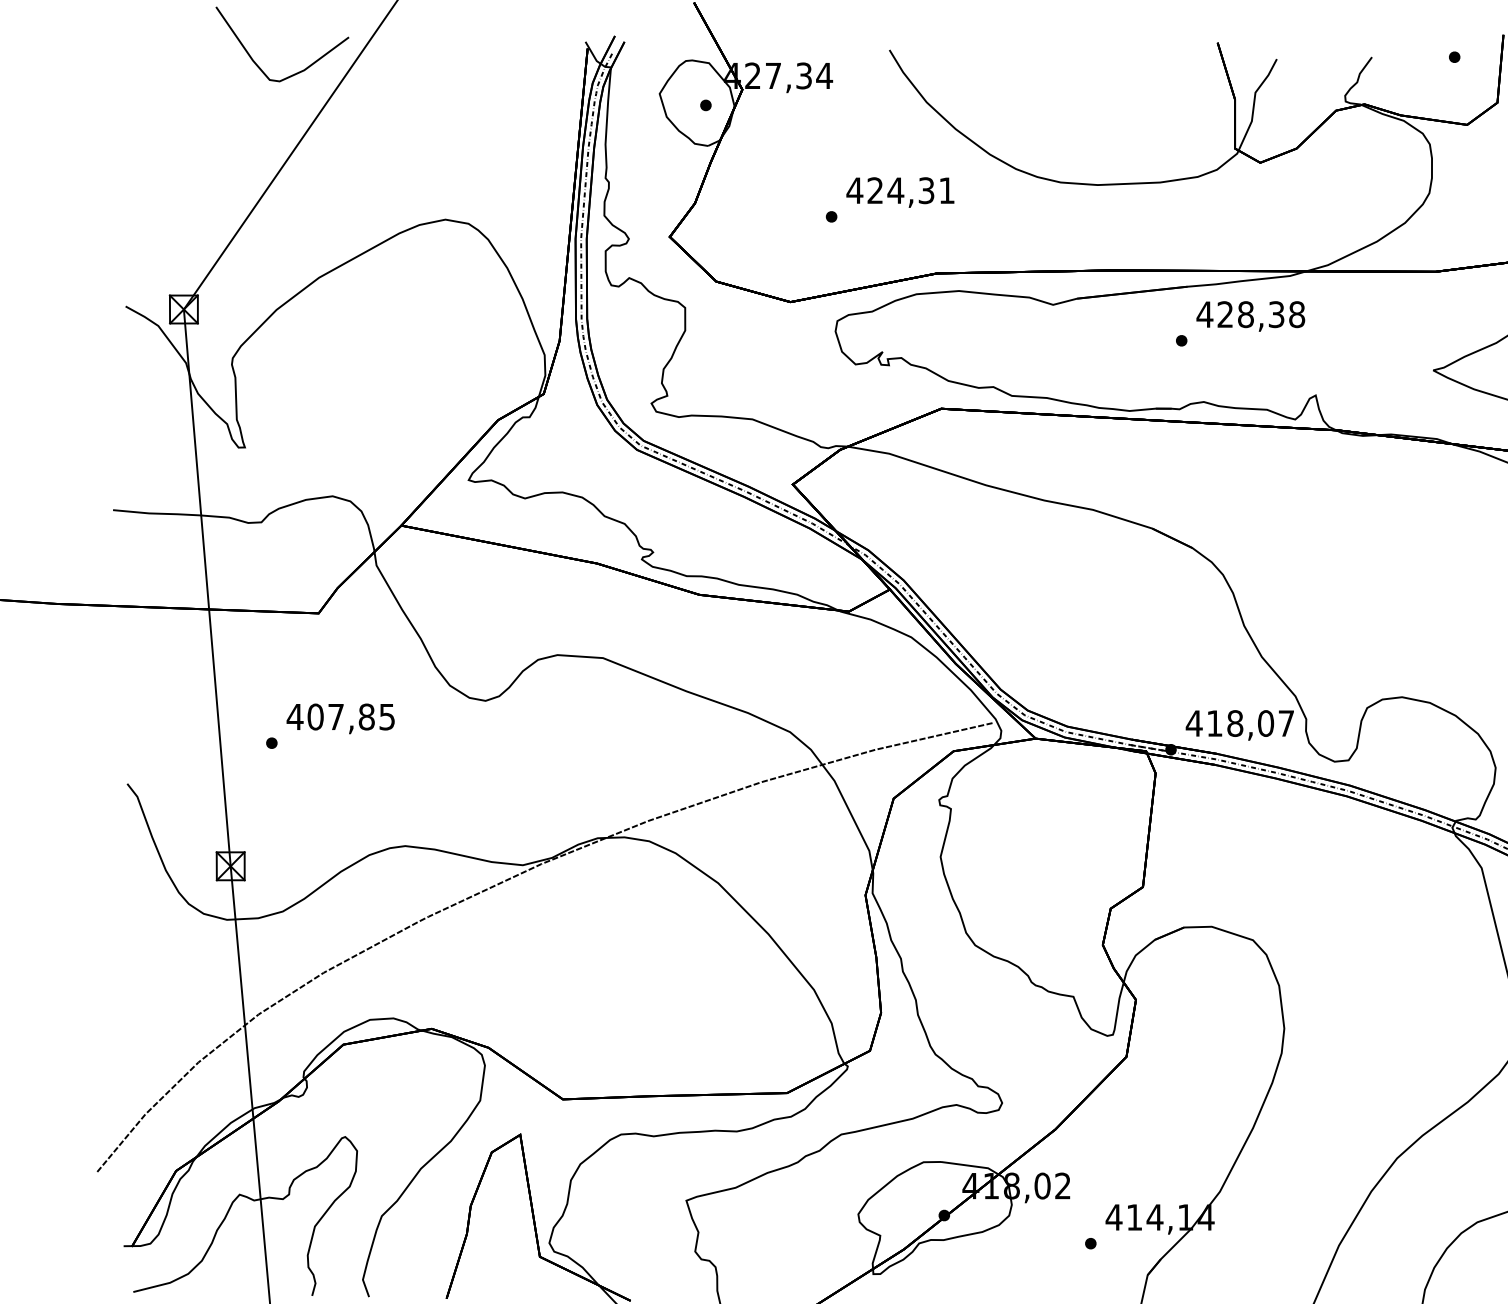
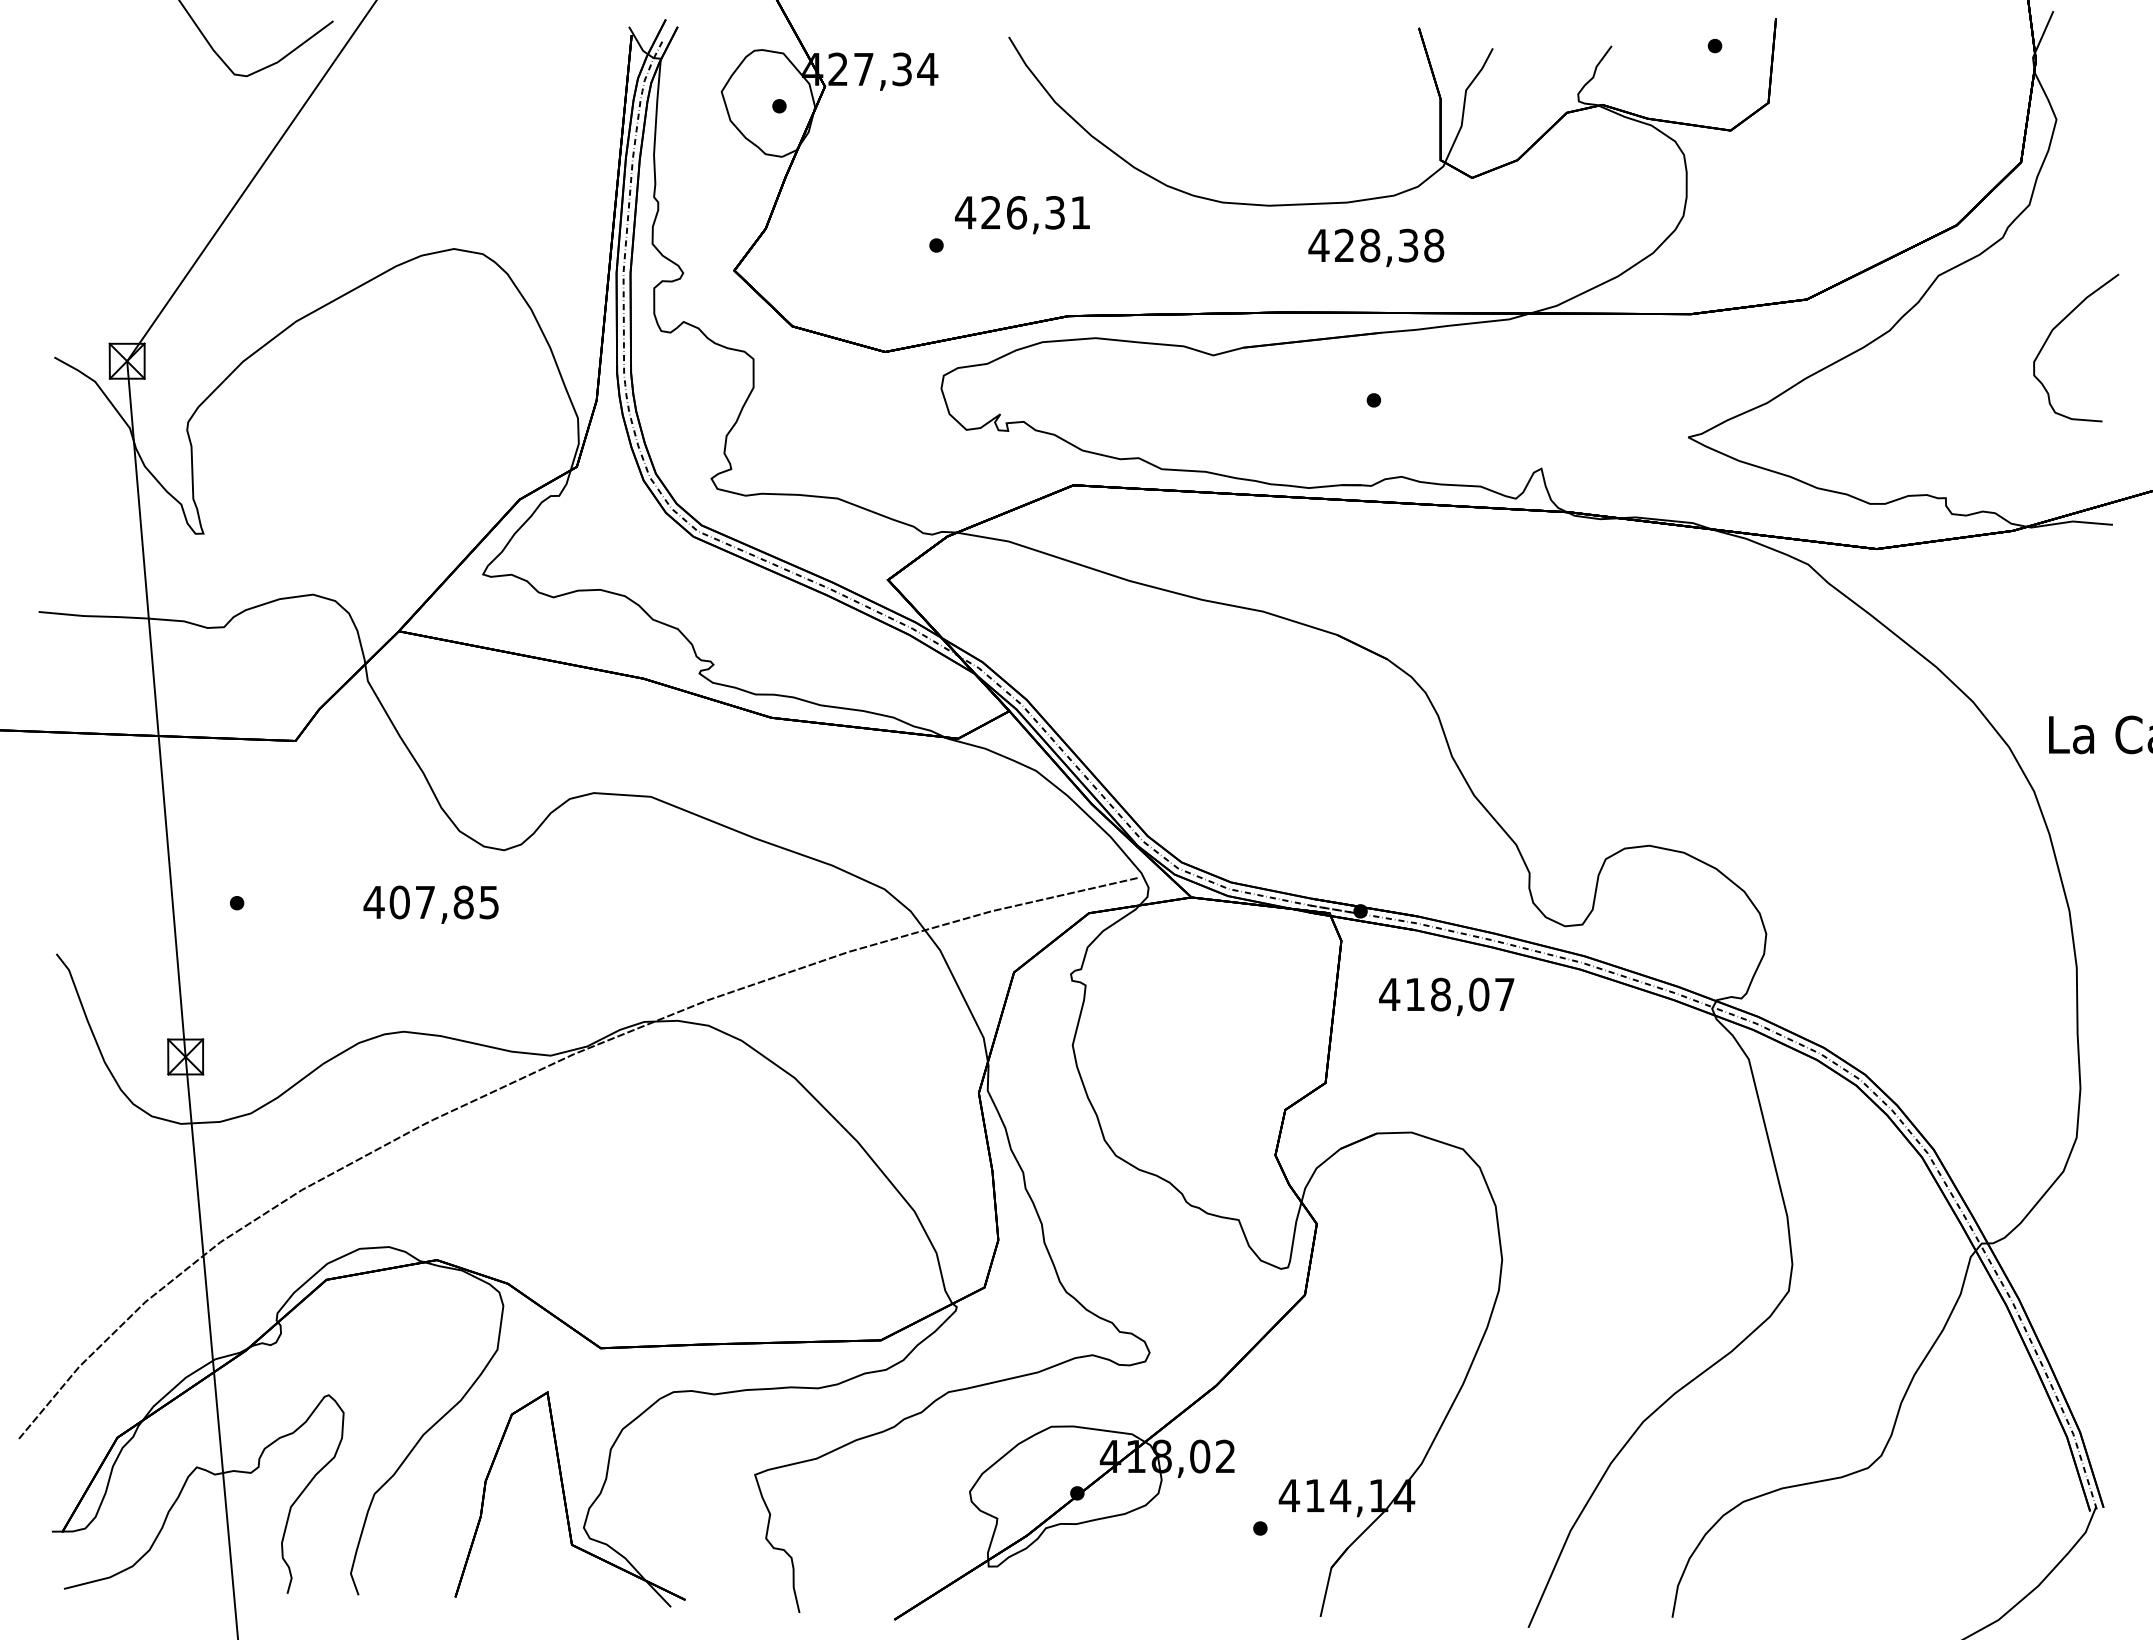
text: (895, 190) -> (1016, 212), 424,31 -> 426,31
text: (1250, 316) -> (1376, 247), moved
text: (340, 718) -> (430, 904), moved
text: (1239, 725) -> (1446, 996), moved

